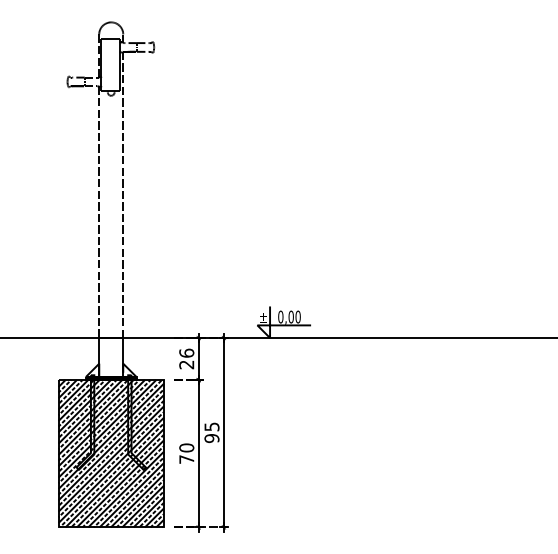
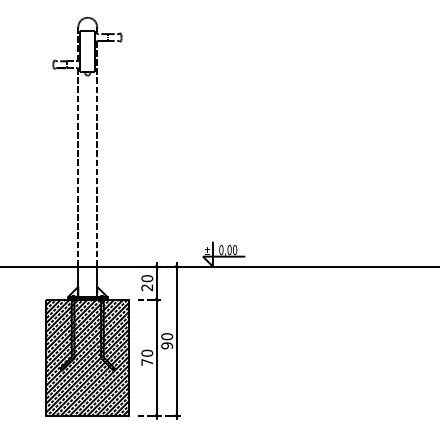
text: (185, 353) -> (146, 278), 26 -> 20
text: (212, 426) -> (167, 336), 95 -> 90

